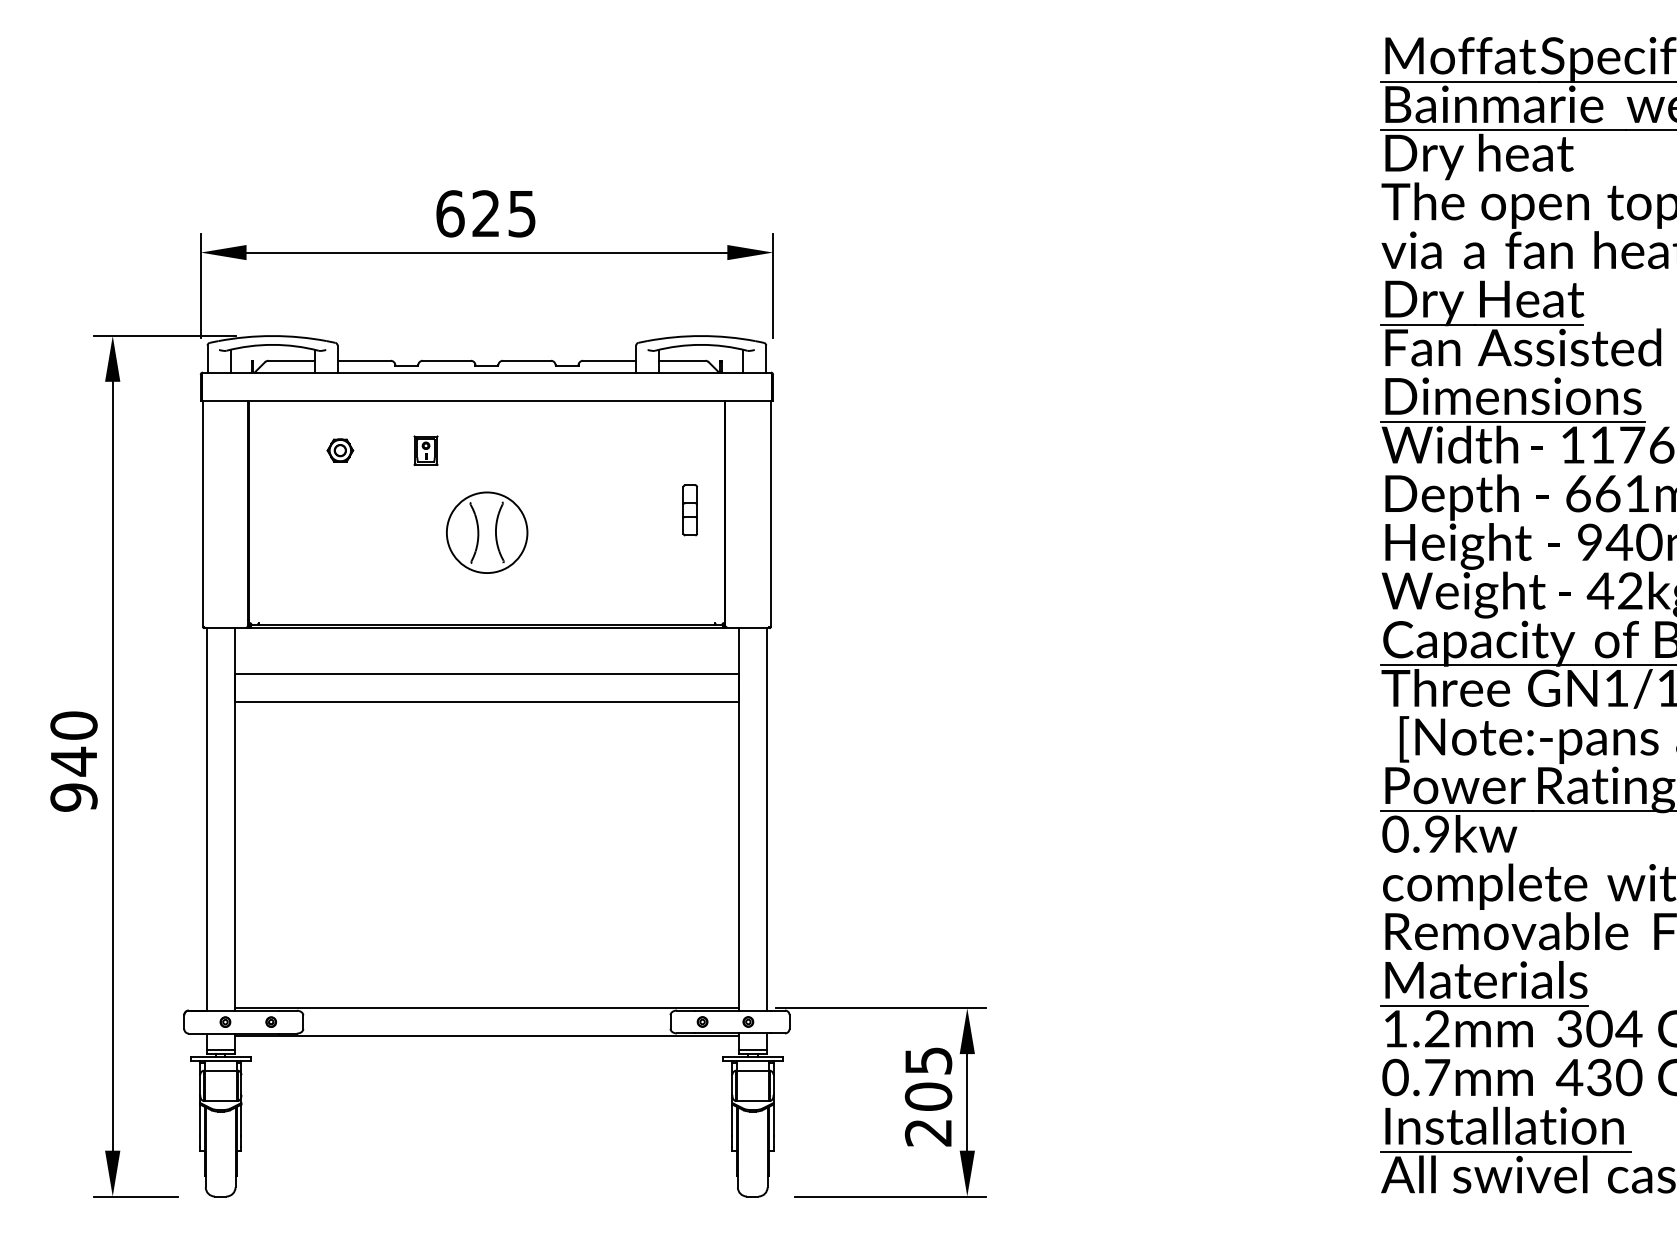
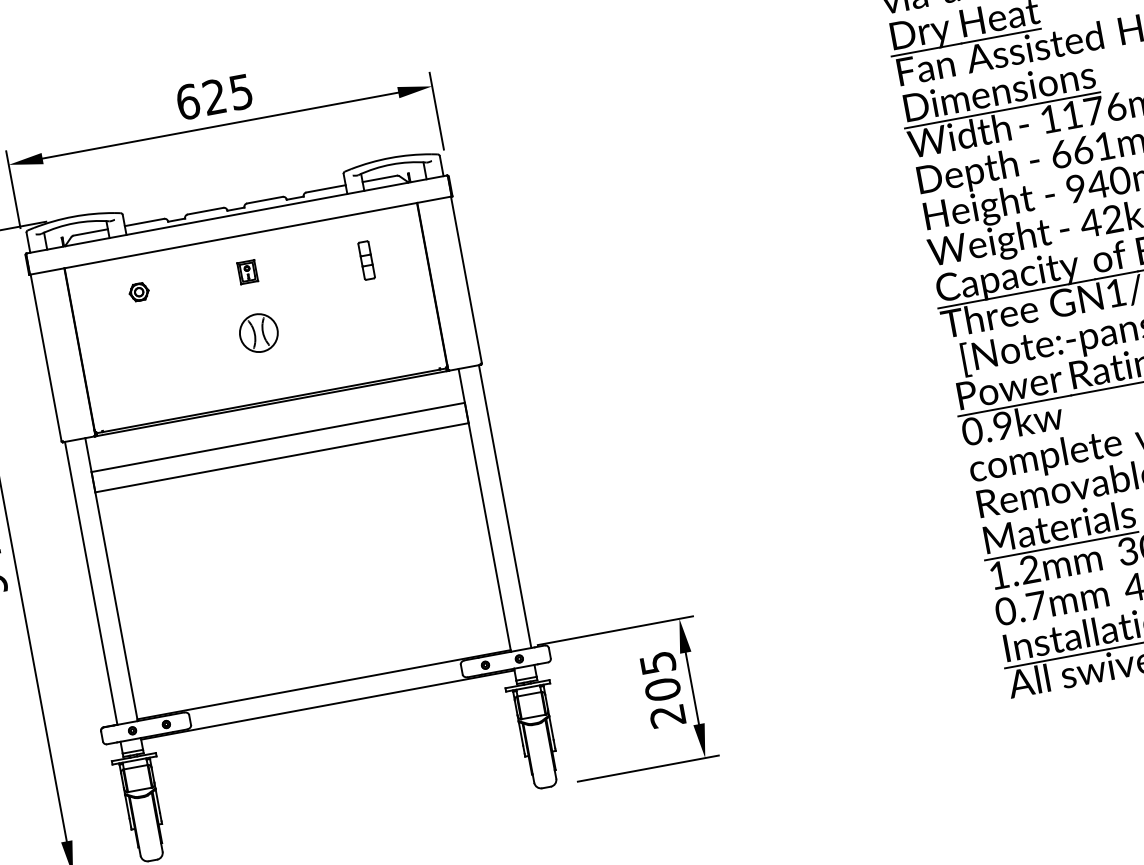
part: (425, 450) -> (247, 272), moved
part: (689, 510) -> (366, 260), moved
part: (486, 533) -> (258, 333), size x0.62

